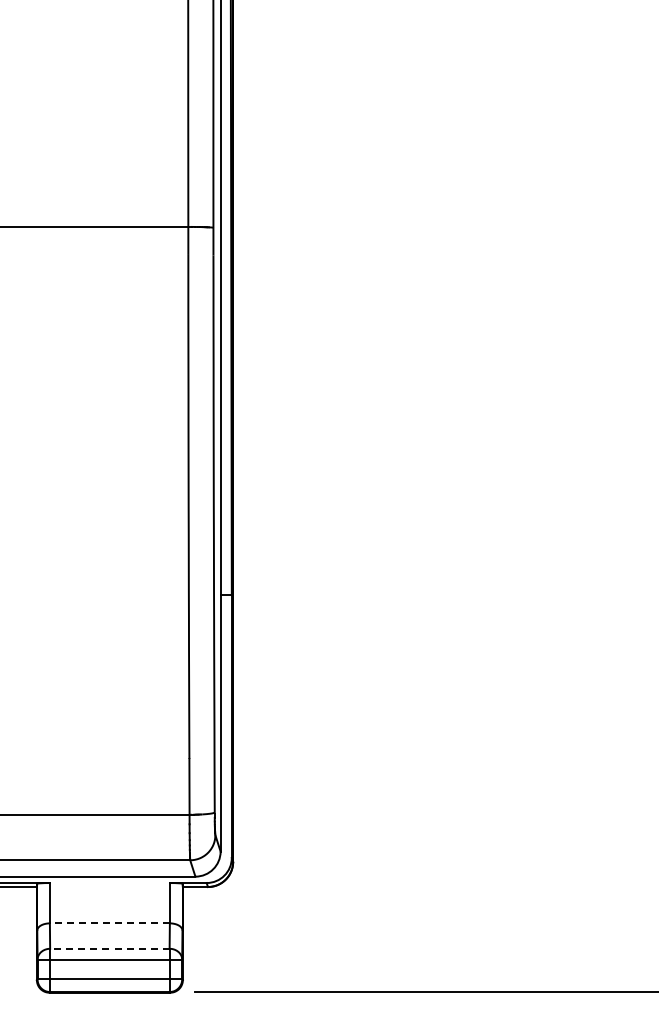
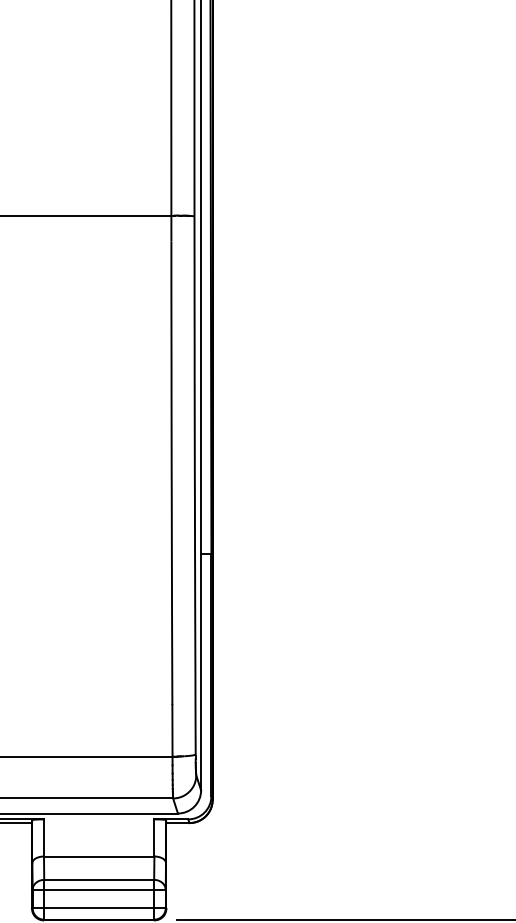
line: (109, 923) -> (98, 856), dashed -> solid
line: (109, 948) -> (98, 879), dashed -> solid

